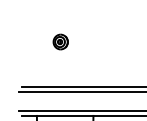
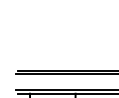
part: (59, 41) -> (48, 33), removed

